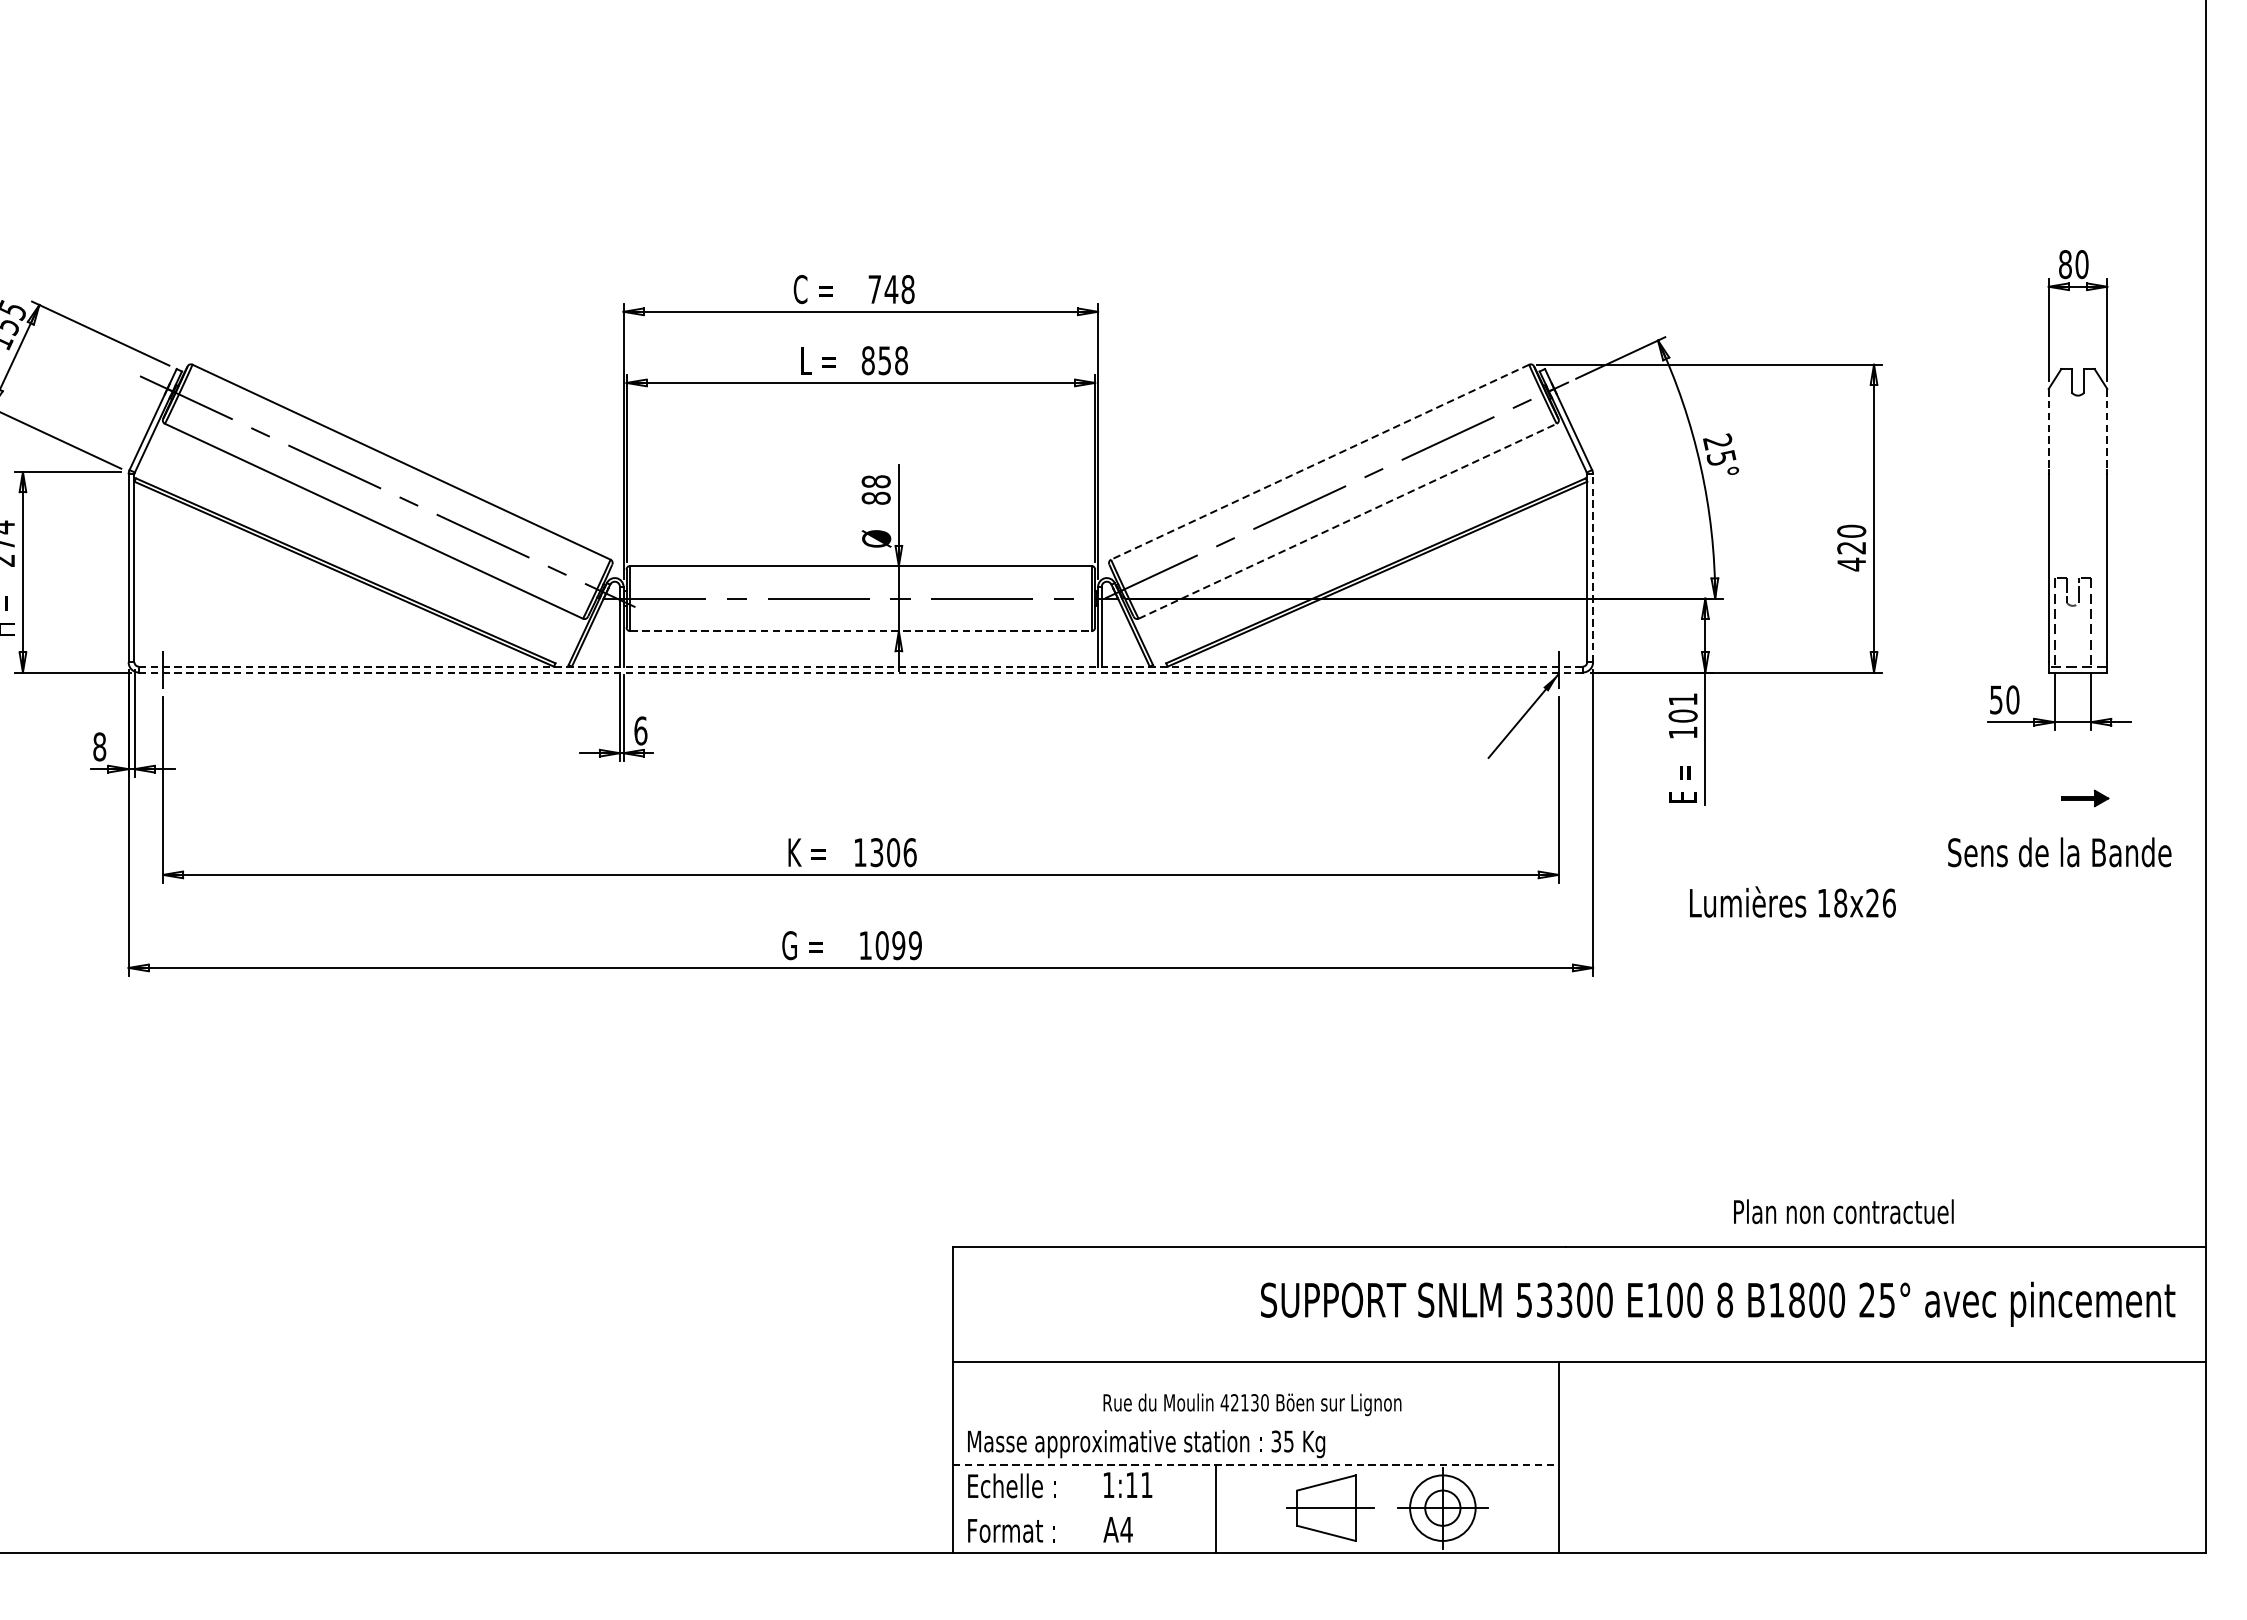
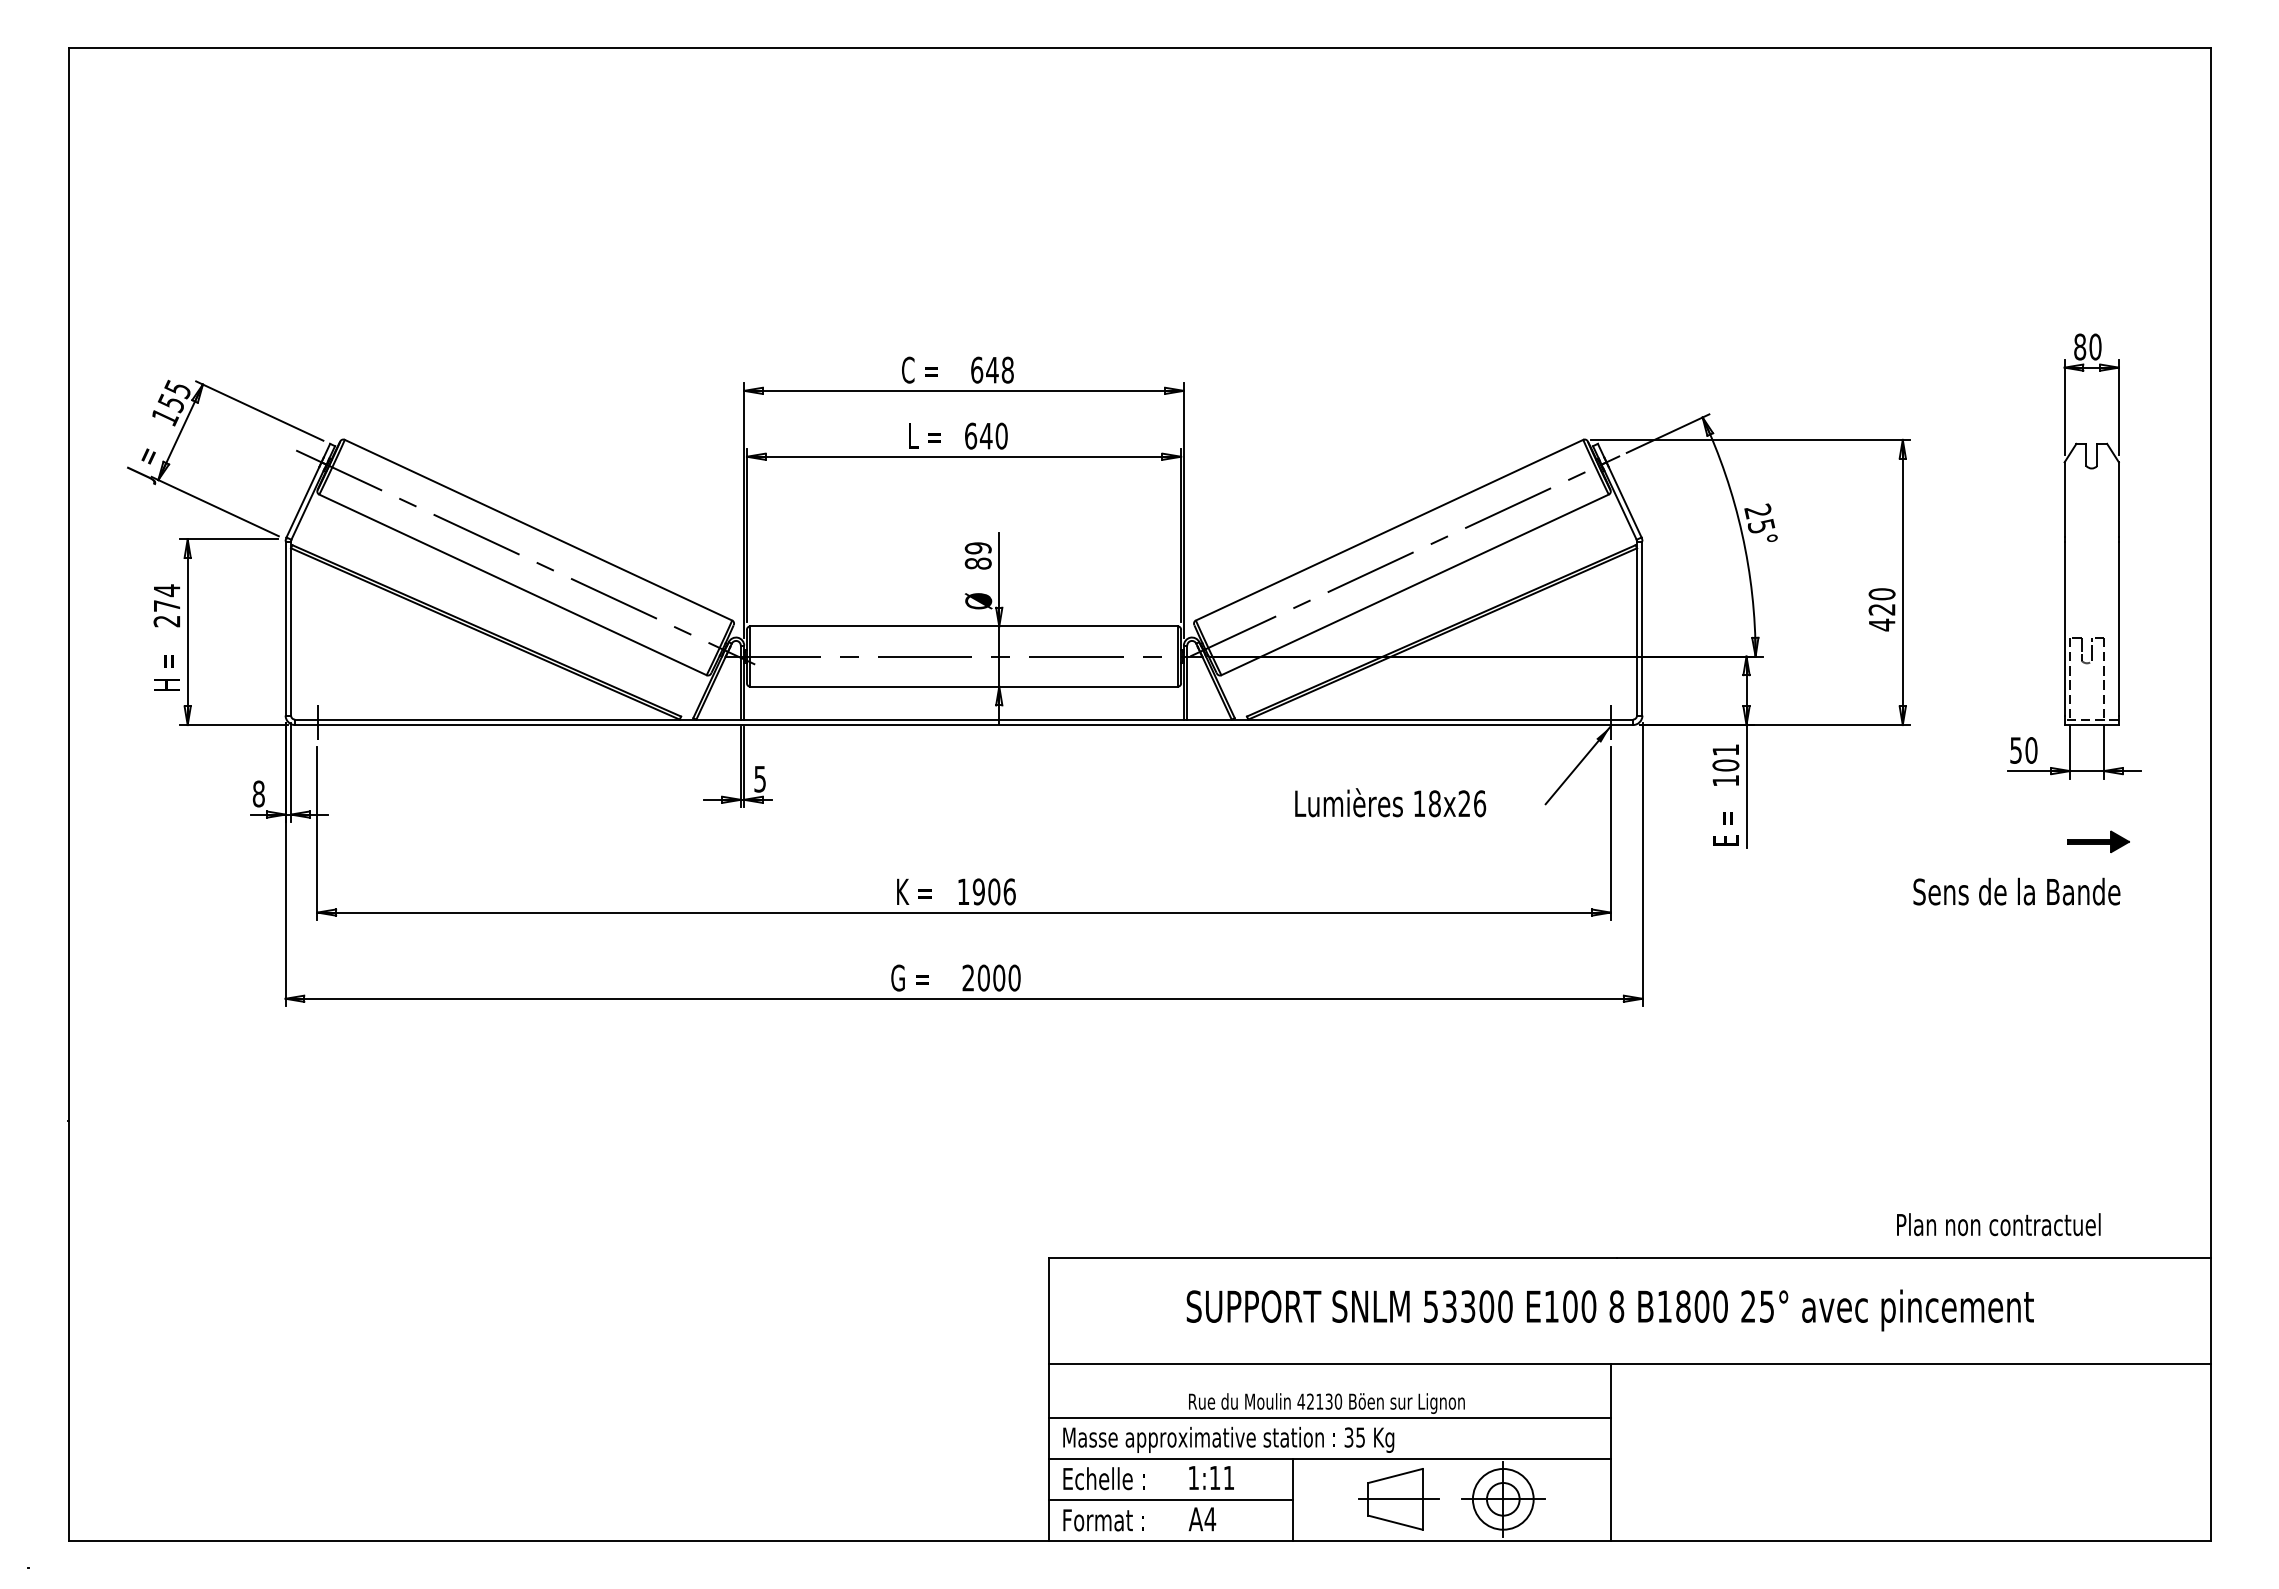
text: (875, 288) -> (977, 369), 748 -> 648
text: (885, 359) -> (986, 435), 858 -> 640
line: (2048, 429) -> (2064, 499), dashed -> solid
line: (2106, 429) -> (2118, 499), dashed -> solid
line: (1320, 462) -> (1389, 530), dashed -> solid
text: (876, 481) -> (978, 548), 88 -> 89
line: (1348, 520) -> (1415, 584), dashed -> solid
line: (1593, 568) -> (1642, 628), dashed -> solid
line: (861, 630) -> (964, 686), dashed -> solid
line: (861, 666) -> (964, 719), dashed -> solid
line: (861, 672) -> (964, 725), dashed -> solid
text: (641, 730) -> (760, 778), 6 -> 5
part: (2085, 798) -> (2098, 841), size x1.43
text: (876, 852) -> (978, 891), 1306 -> 1906
text: (2059, 852) -> (2016, 891), moved
text: (1792, 901) -> (1390, 802), moved
text: (890, 944) -> (991, 977), 1099 -> 2000
text: (1843, 1211) -> (1998, 1224), moved
text: (1717, 1304) -> (1609, 1310), moved
line: (1256, 1420) -> (1330, 1418), added
line: (1256, 1465) -> (1330, 1459), dashed -> solid
line: (1083, 1509) -> (1170, 1500), added

